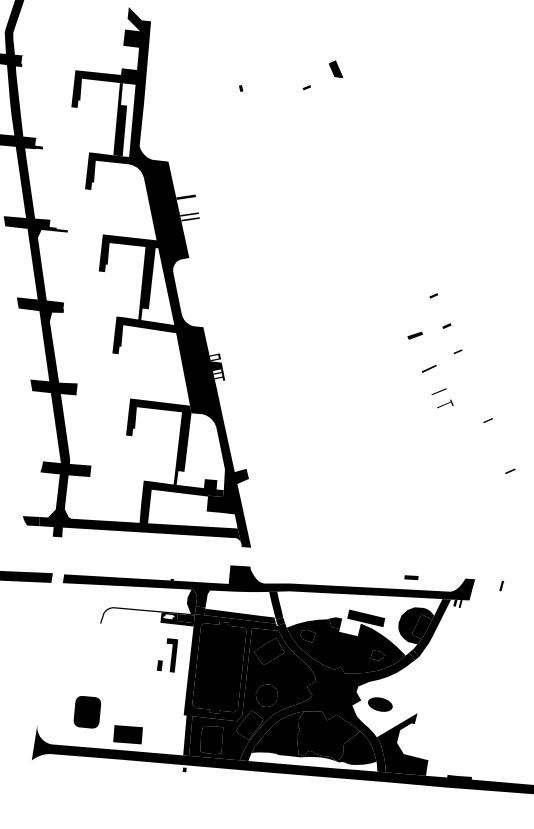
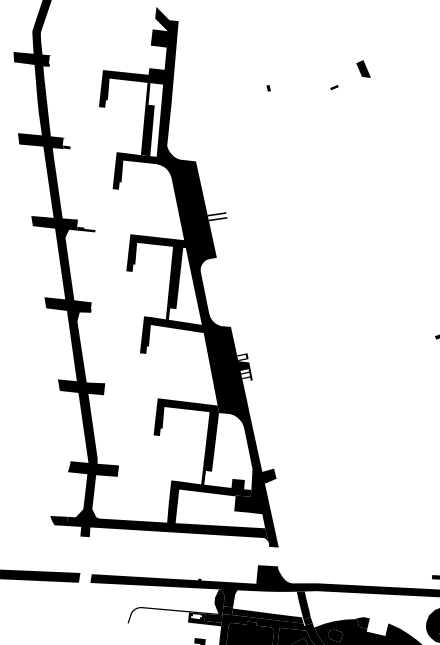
fill: (186, 196) -> (214, 196), removed
fill: (366, 618) -> (394, 618), removed

